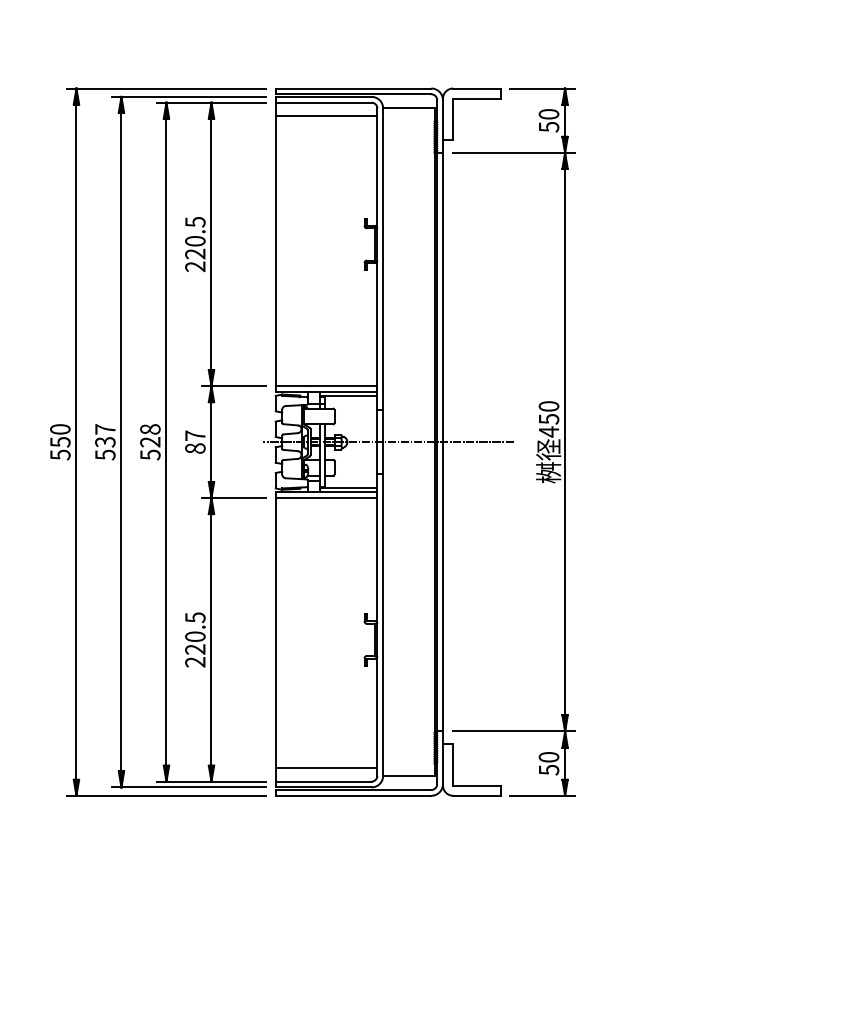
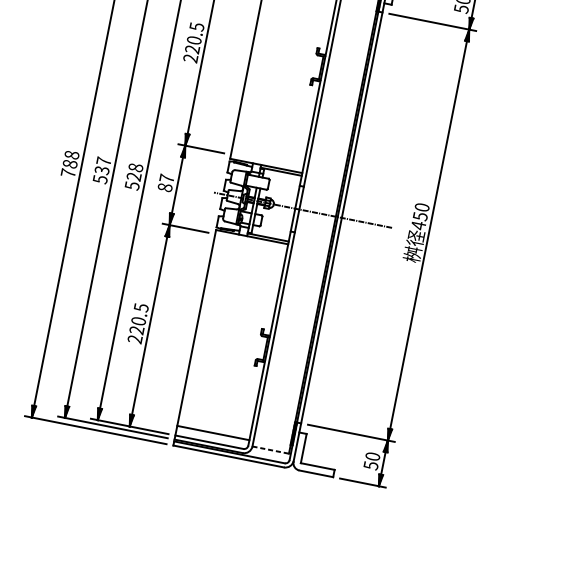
line: (326, 386) -> (266, 162), removed
text: (60, 442) -> (70, 164), 550 -> 788
line: (326, 498) -> (251, 241), removed
line: (408, 775) -> (270, 449), solid -> dashed

